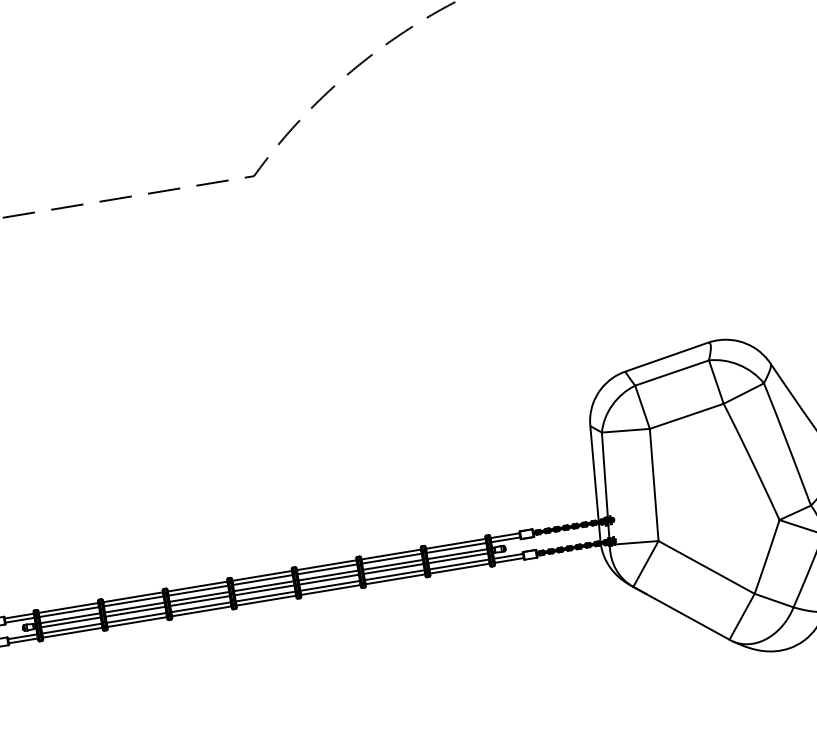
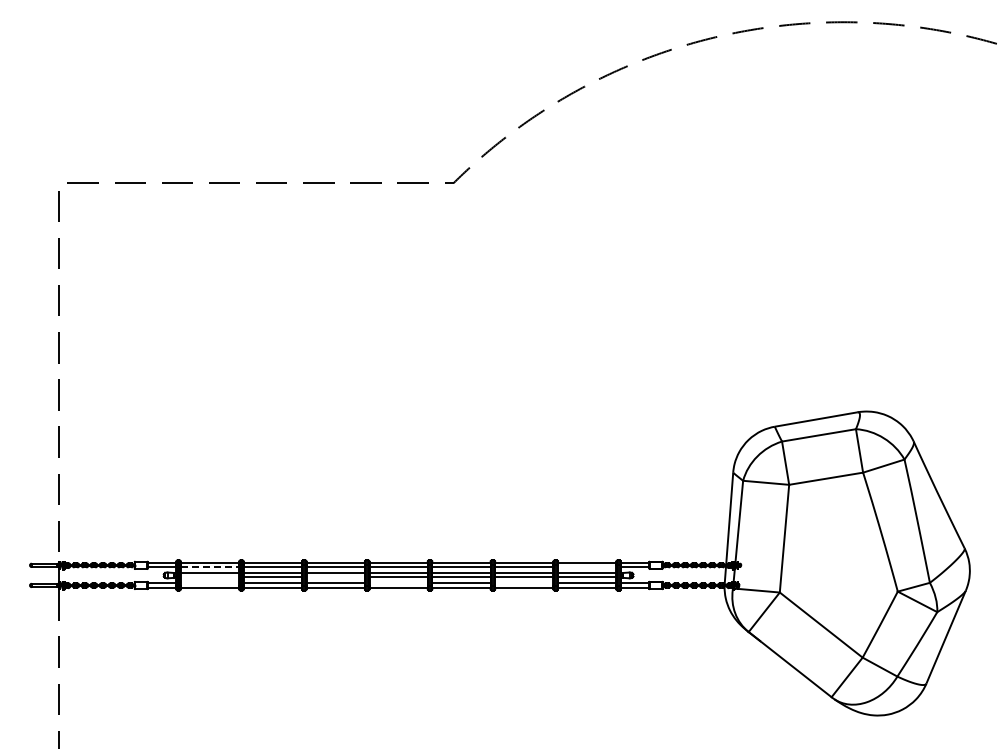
line: (456, 548) -> (587, 567), removed
line: (394, 575) -> (524, 583), removed
line: (265, 596) -> (398, 583), removed
line: (199, 601) -> (335, 577), removed
line: (69, 612) -> (210, 567), solid -> dashed
line: (70, 622) -> (209, 577), removed
line: (71, 628) -> (209, 583), removed

